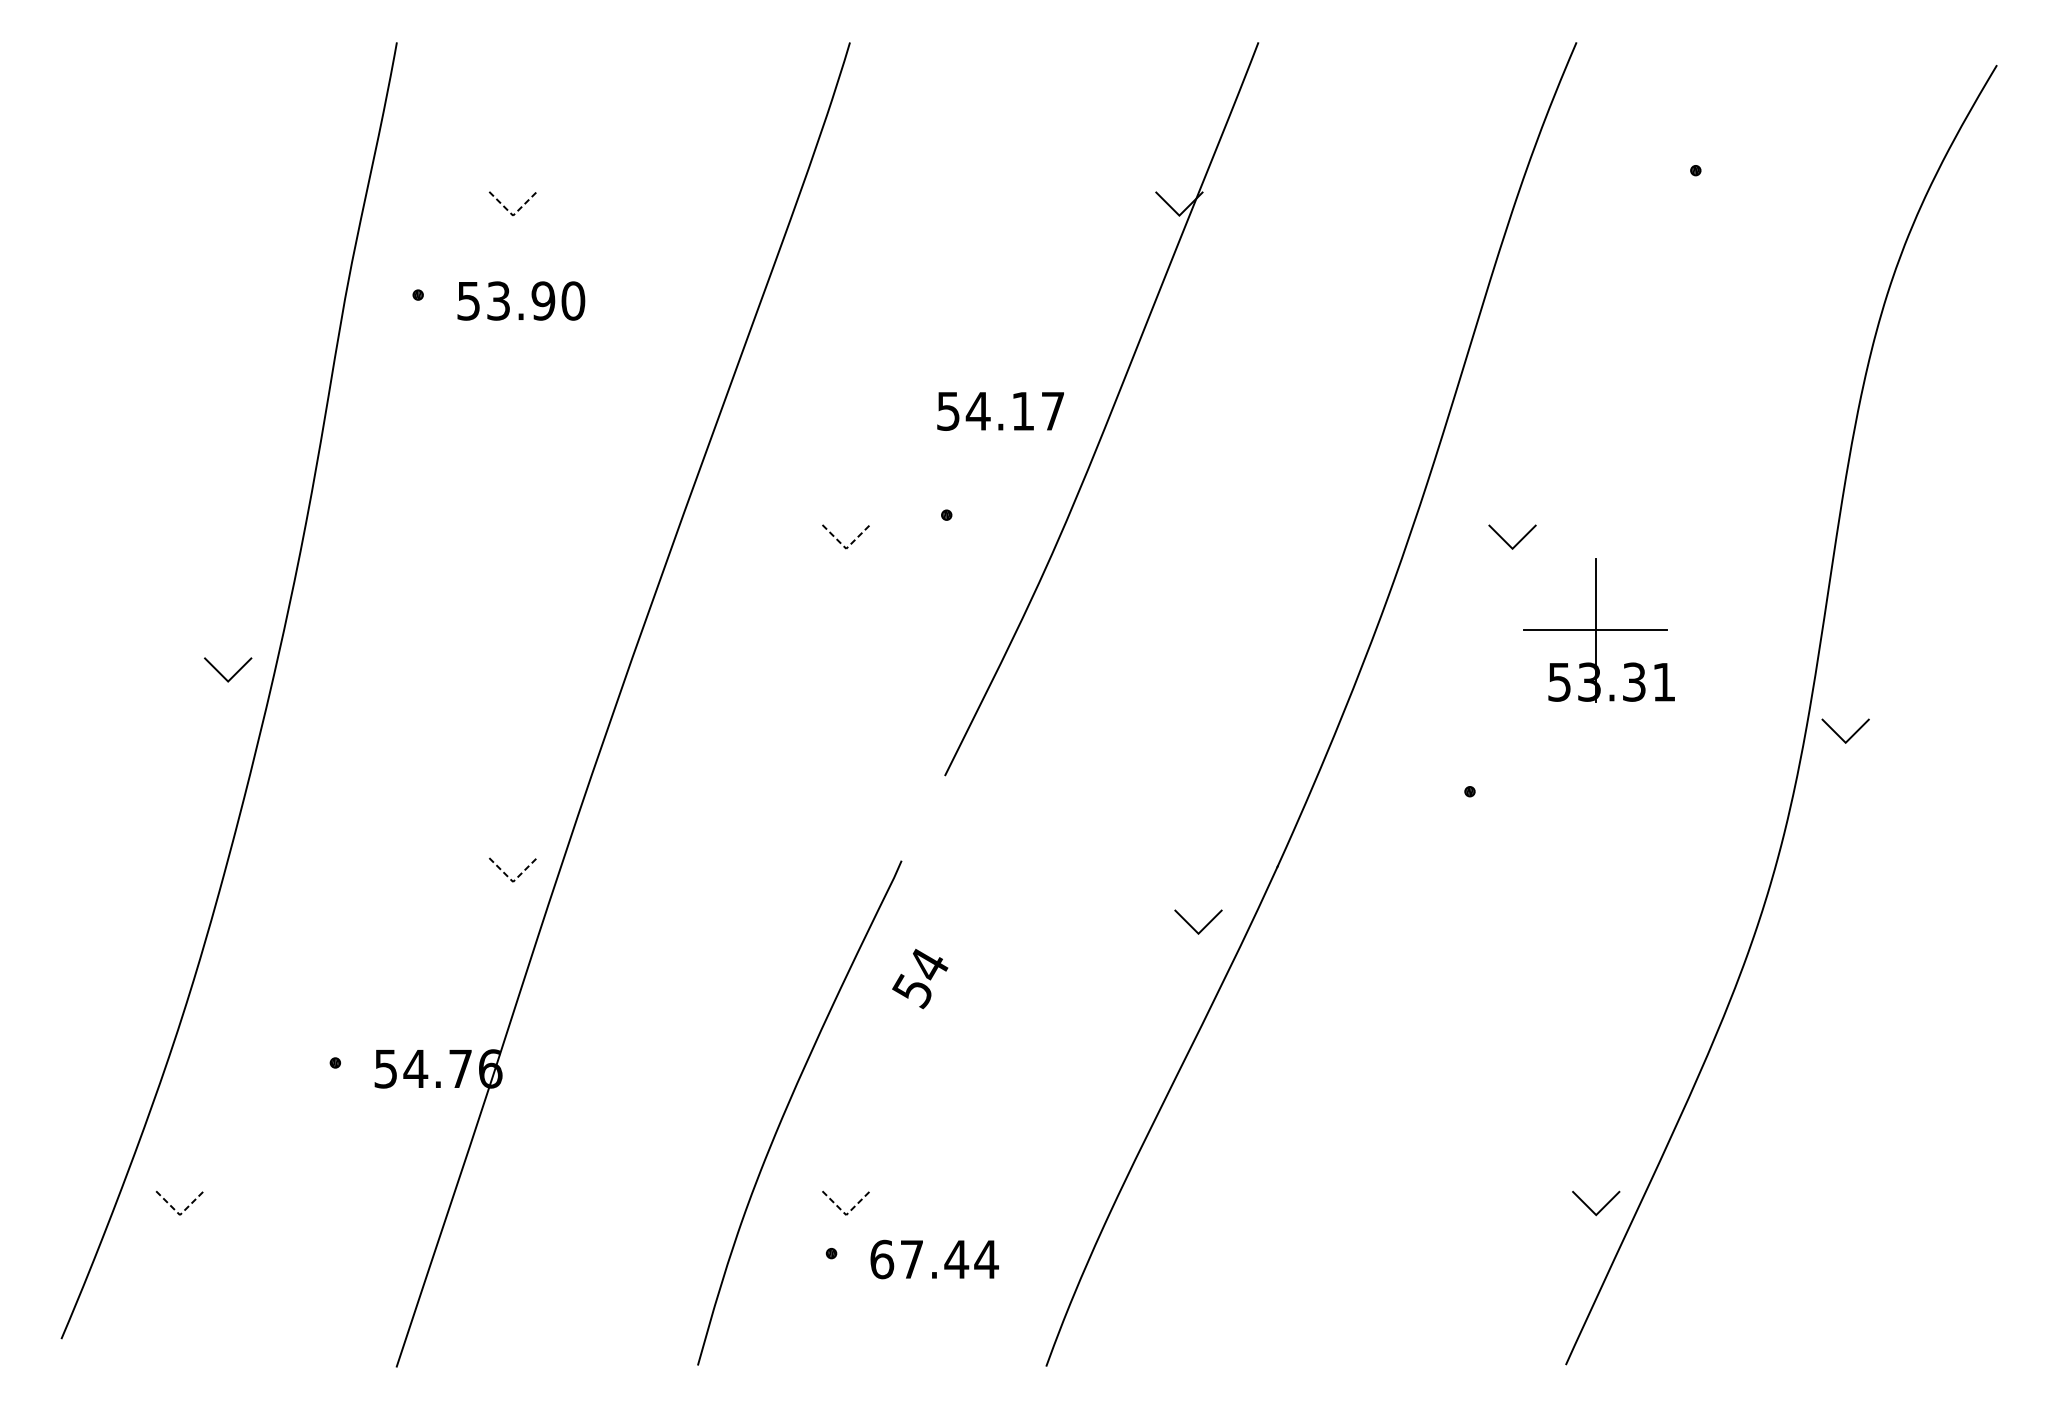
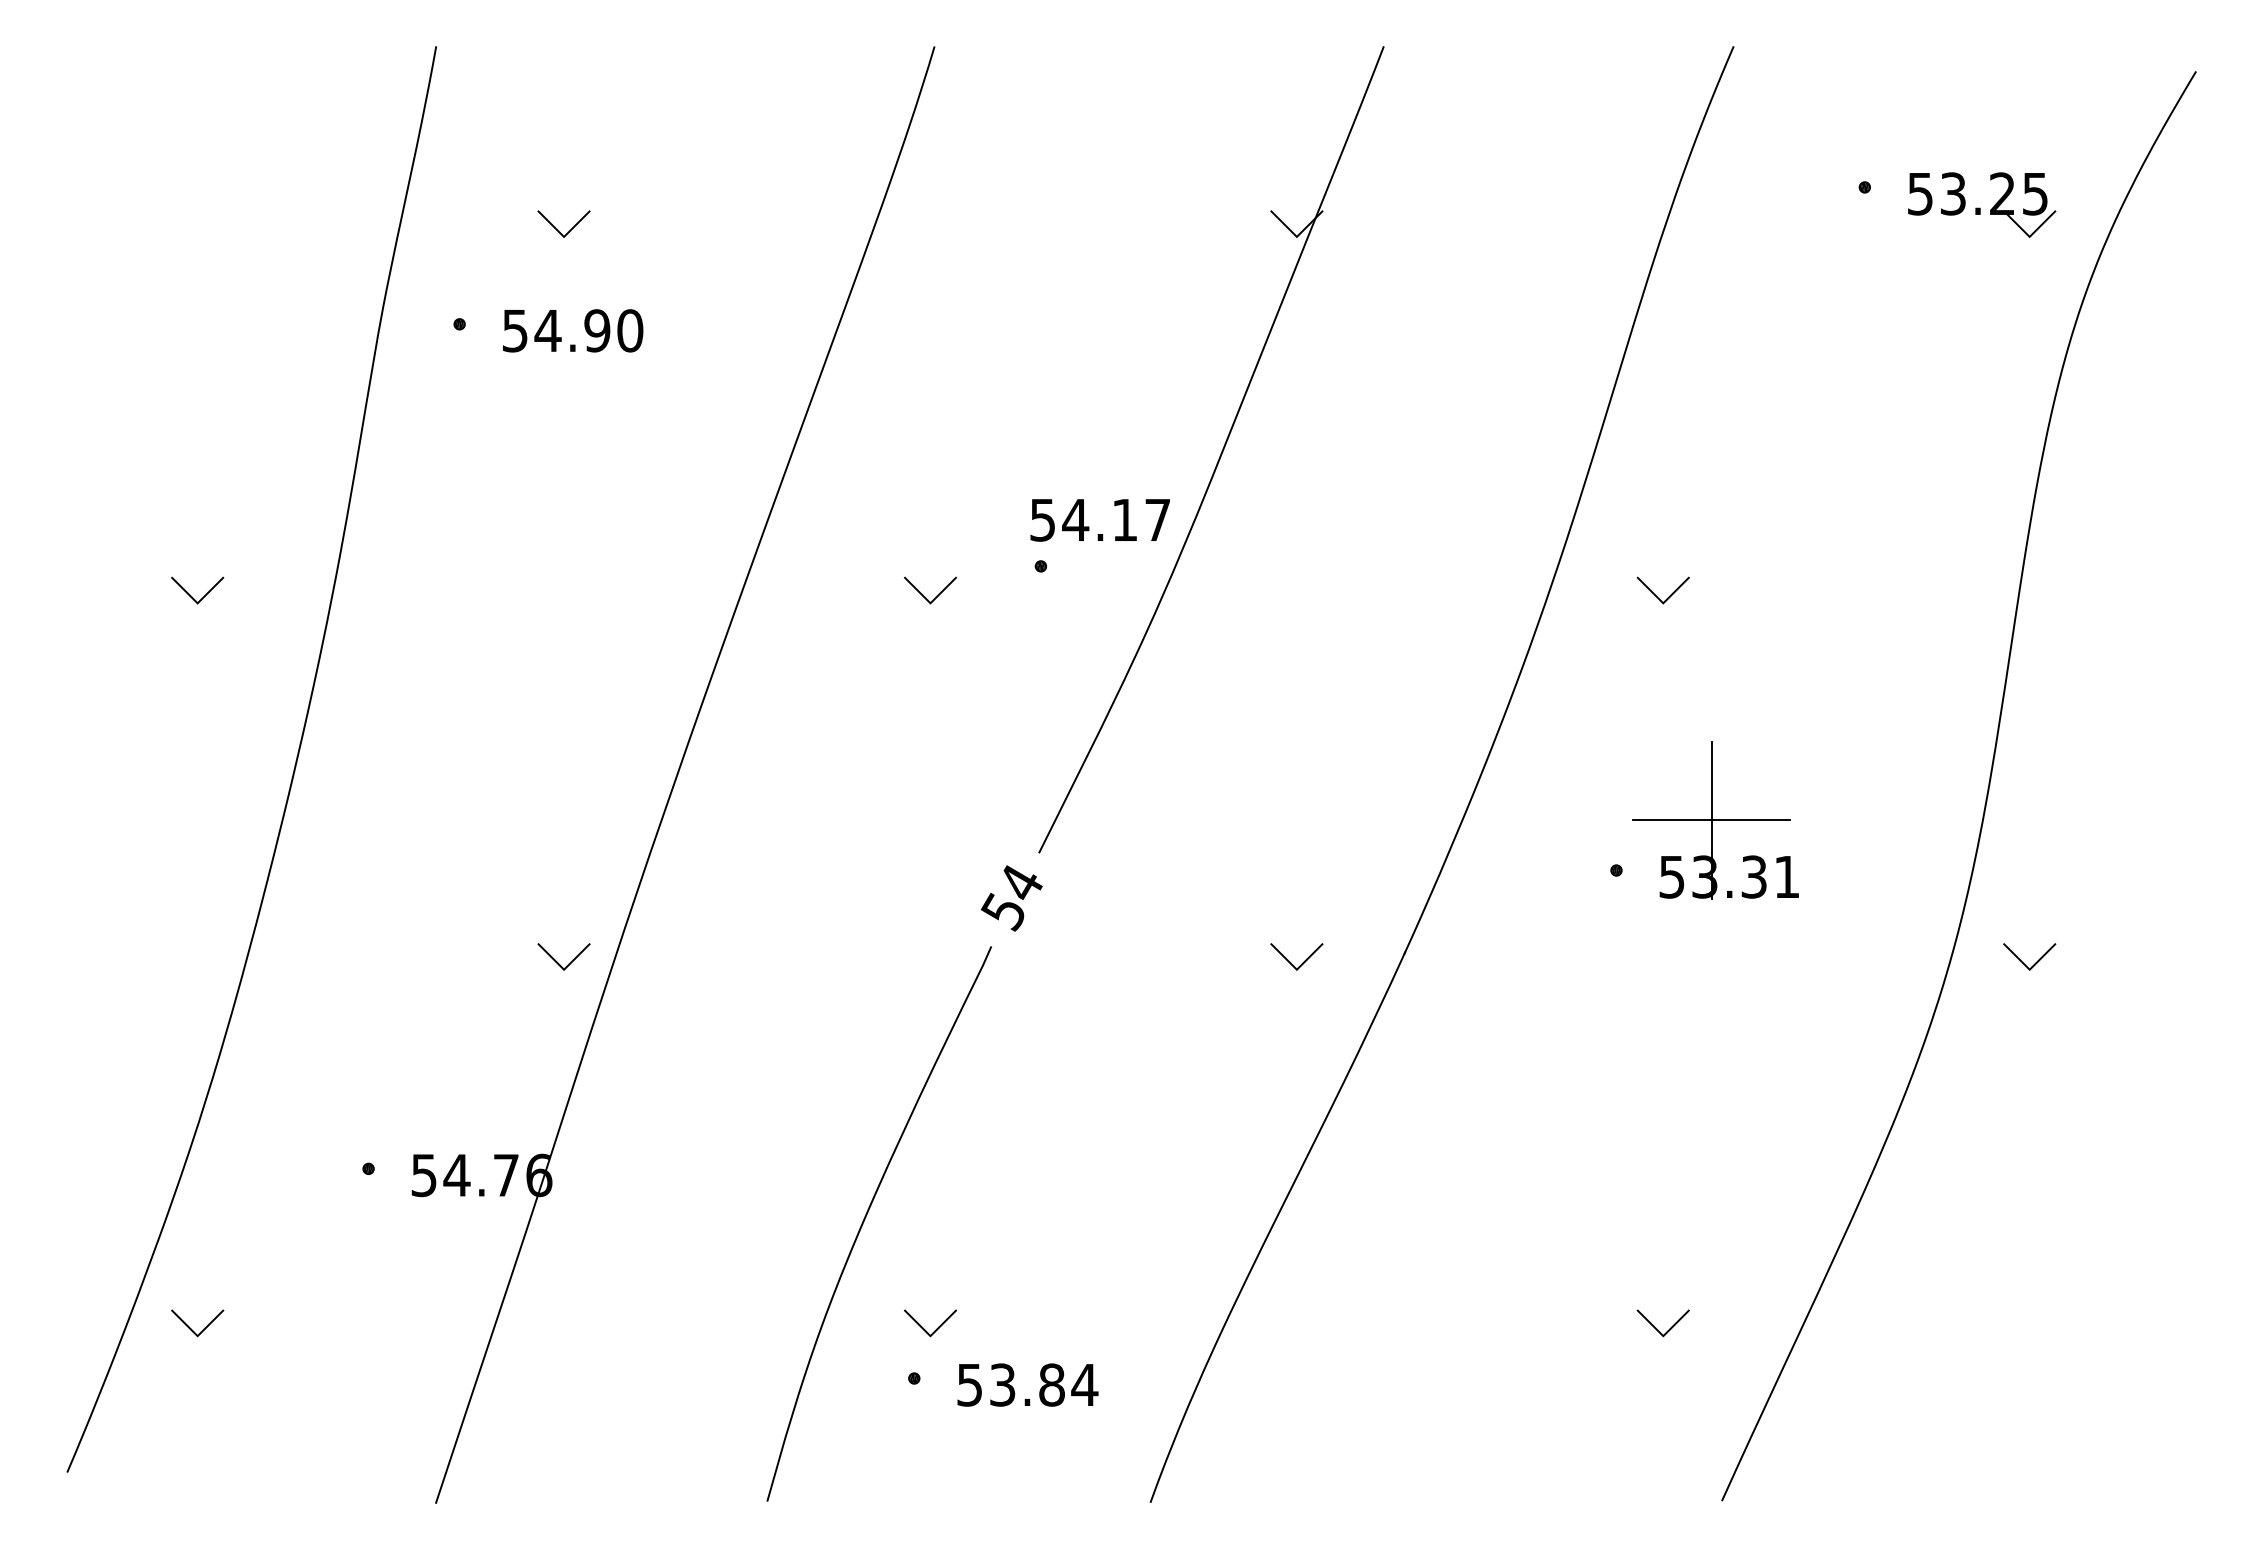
part: (1802, 186) -> (1982, 204), added
line: (513, 215) -> (564, 236), dashed -> solid
text: (498, 300) -> (547, 330), 53.90 -> 54.90
text: (999, 411) -> (1099, 520), moved
line: (846, 548) -> (930, 603), dashed -> solid
part: (1599, 630) -> (1715, 820), moved
line: (222, 674) -> (191, 595), moved
line: (1840, 736) -> (2023, 962), moved
line: (513, 881) -> (564, 969), dashed -> solid
line: (1192, 926) -> (1290, 961), moved
text: (919, 978) -> (1011, 898), moved
line: (1590, 1208) -> (1657, 1328), moved
line: (179, 1215) -> (197, 1336), dashed -> solid
line: (846, 1215) -> (930, 1336), dashed -> solid
text: (919, 1259) -> (1011, 1384), 67.44 -> 53.84

